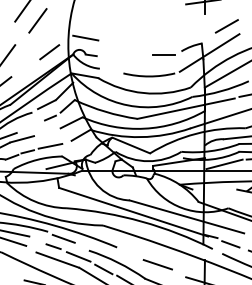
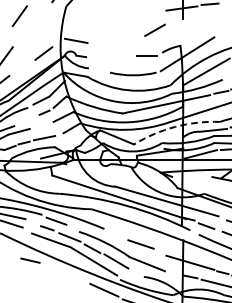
line: (38, 19) -> (33, 24), removed
line: (226, 25) -> (154, 29), moved
arc: (196, 133) -> (175, 126), solid -> dashed

